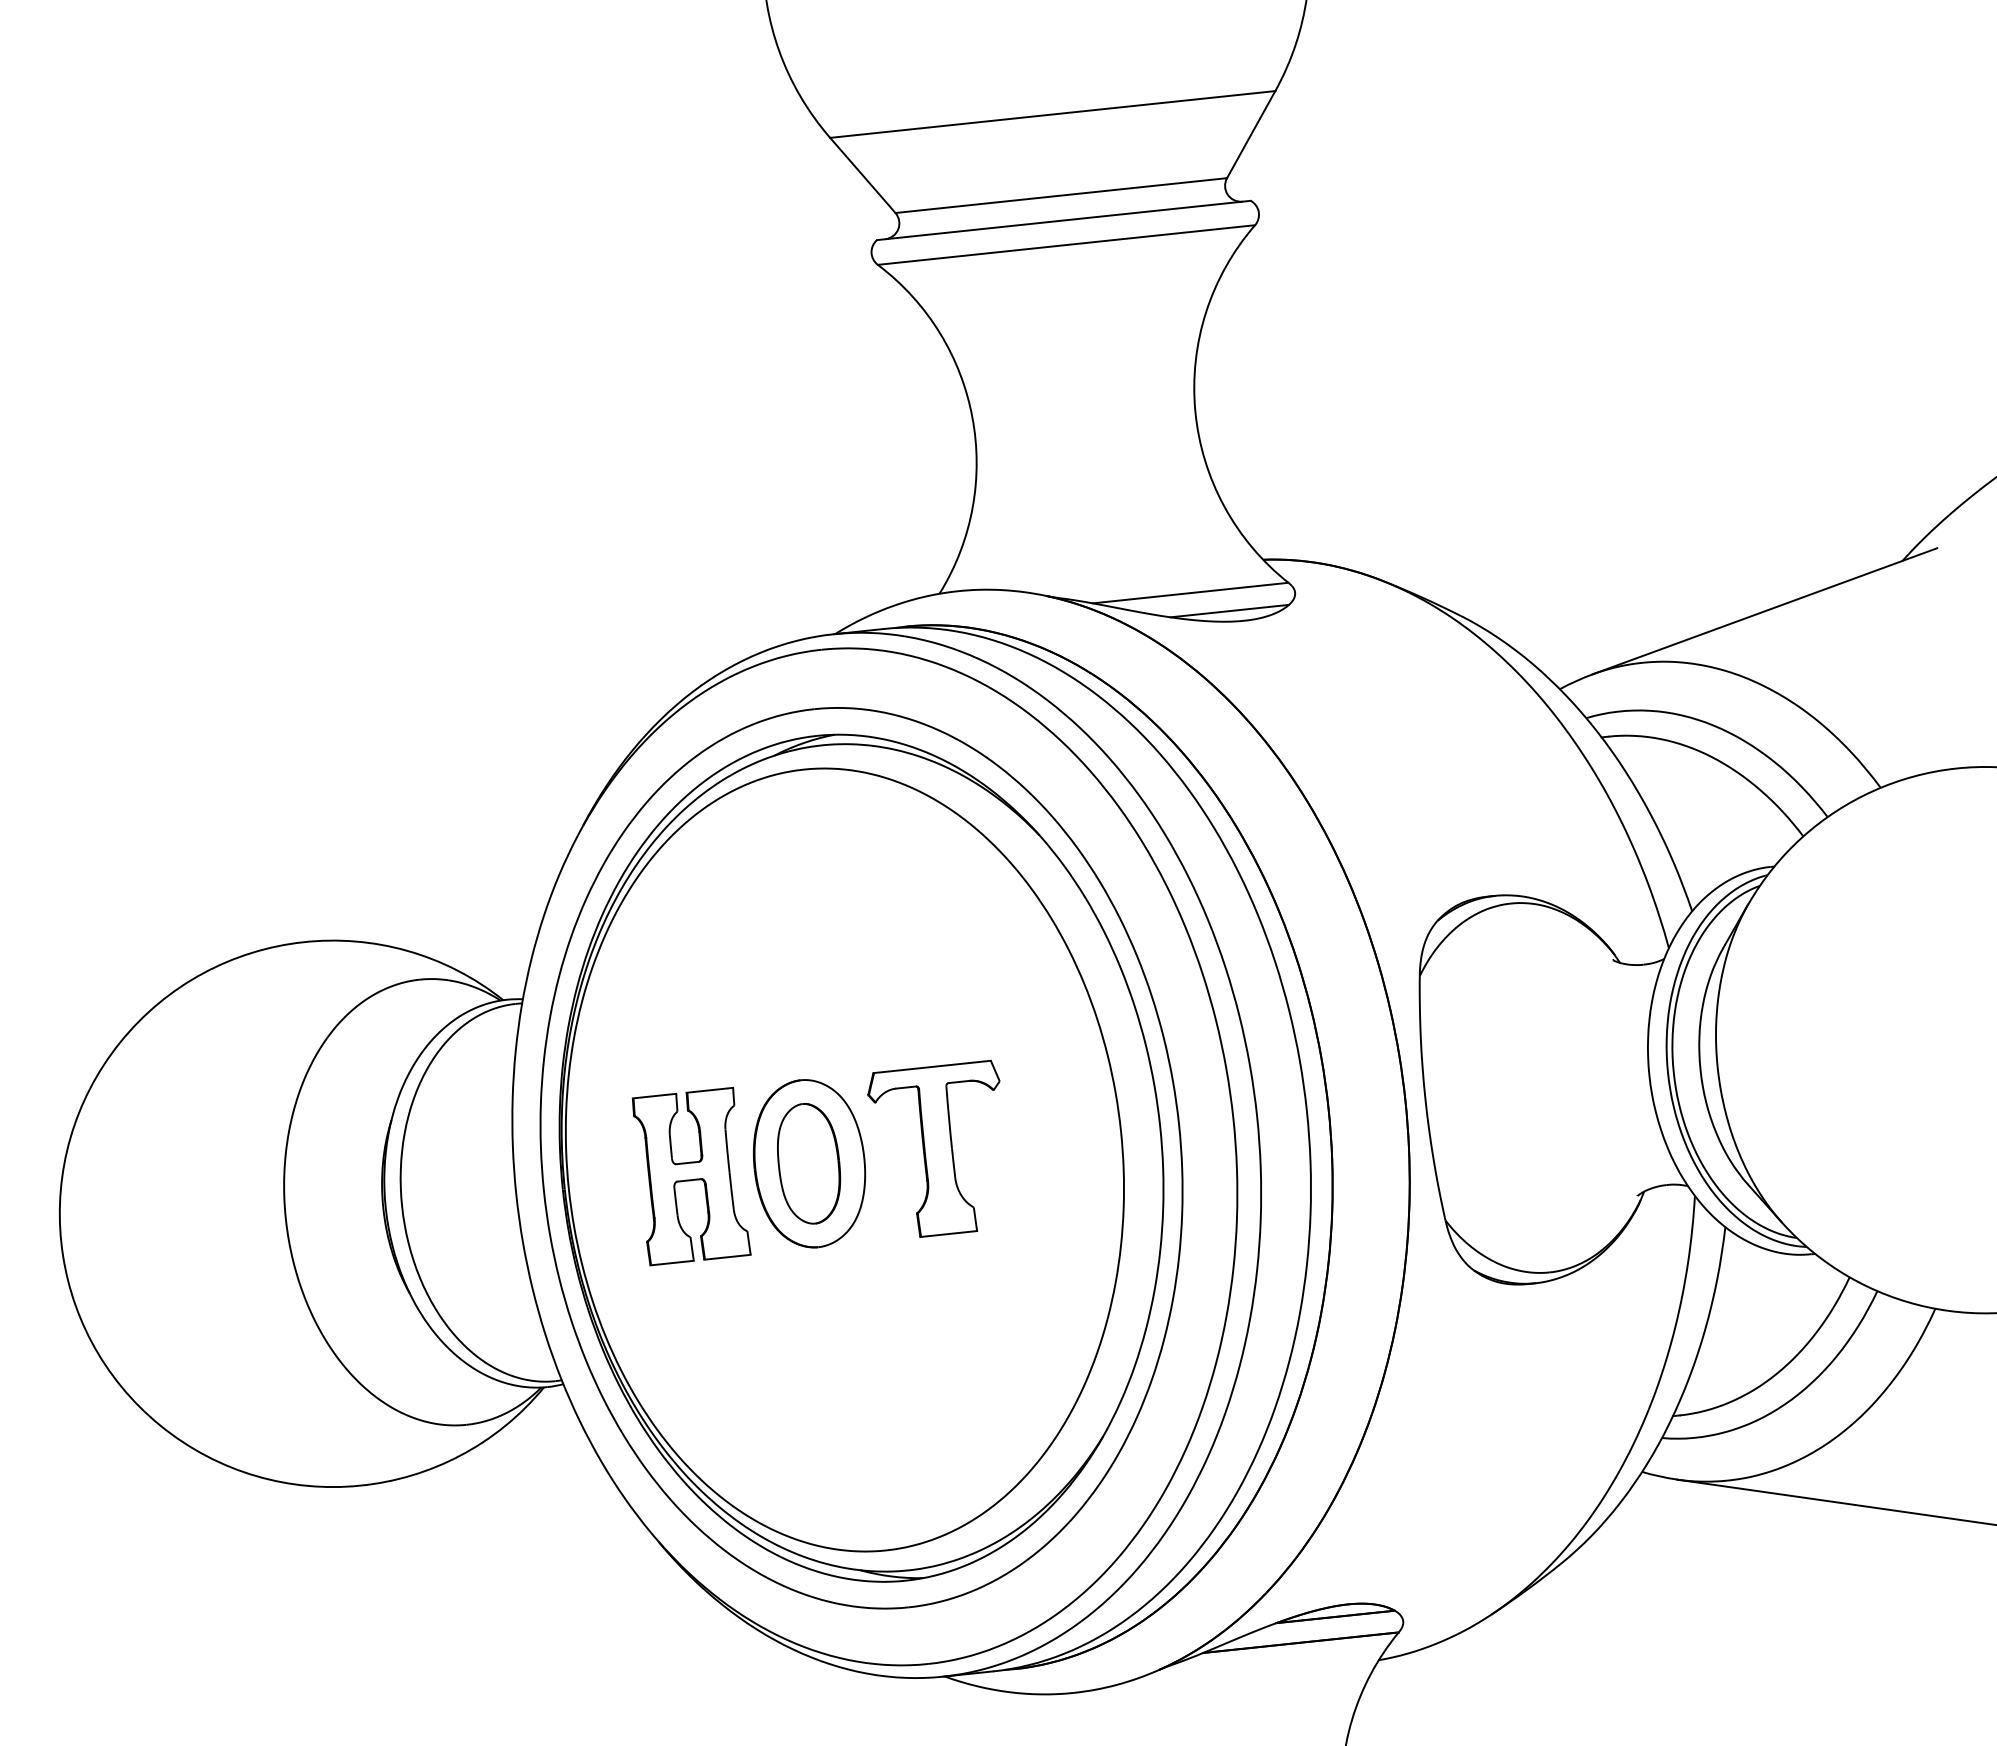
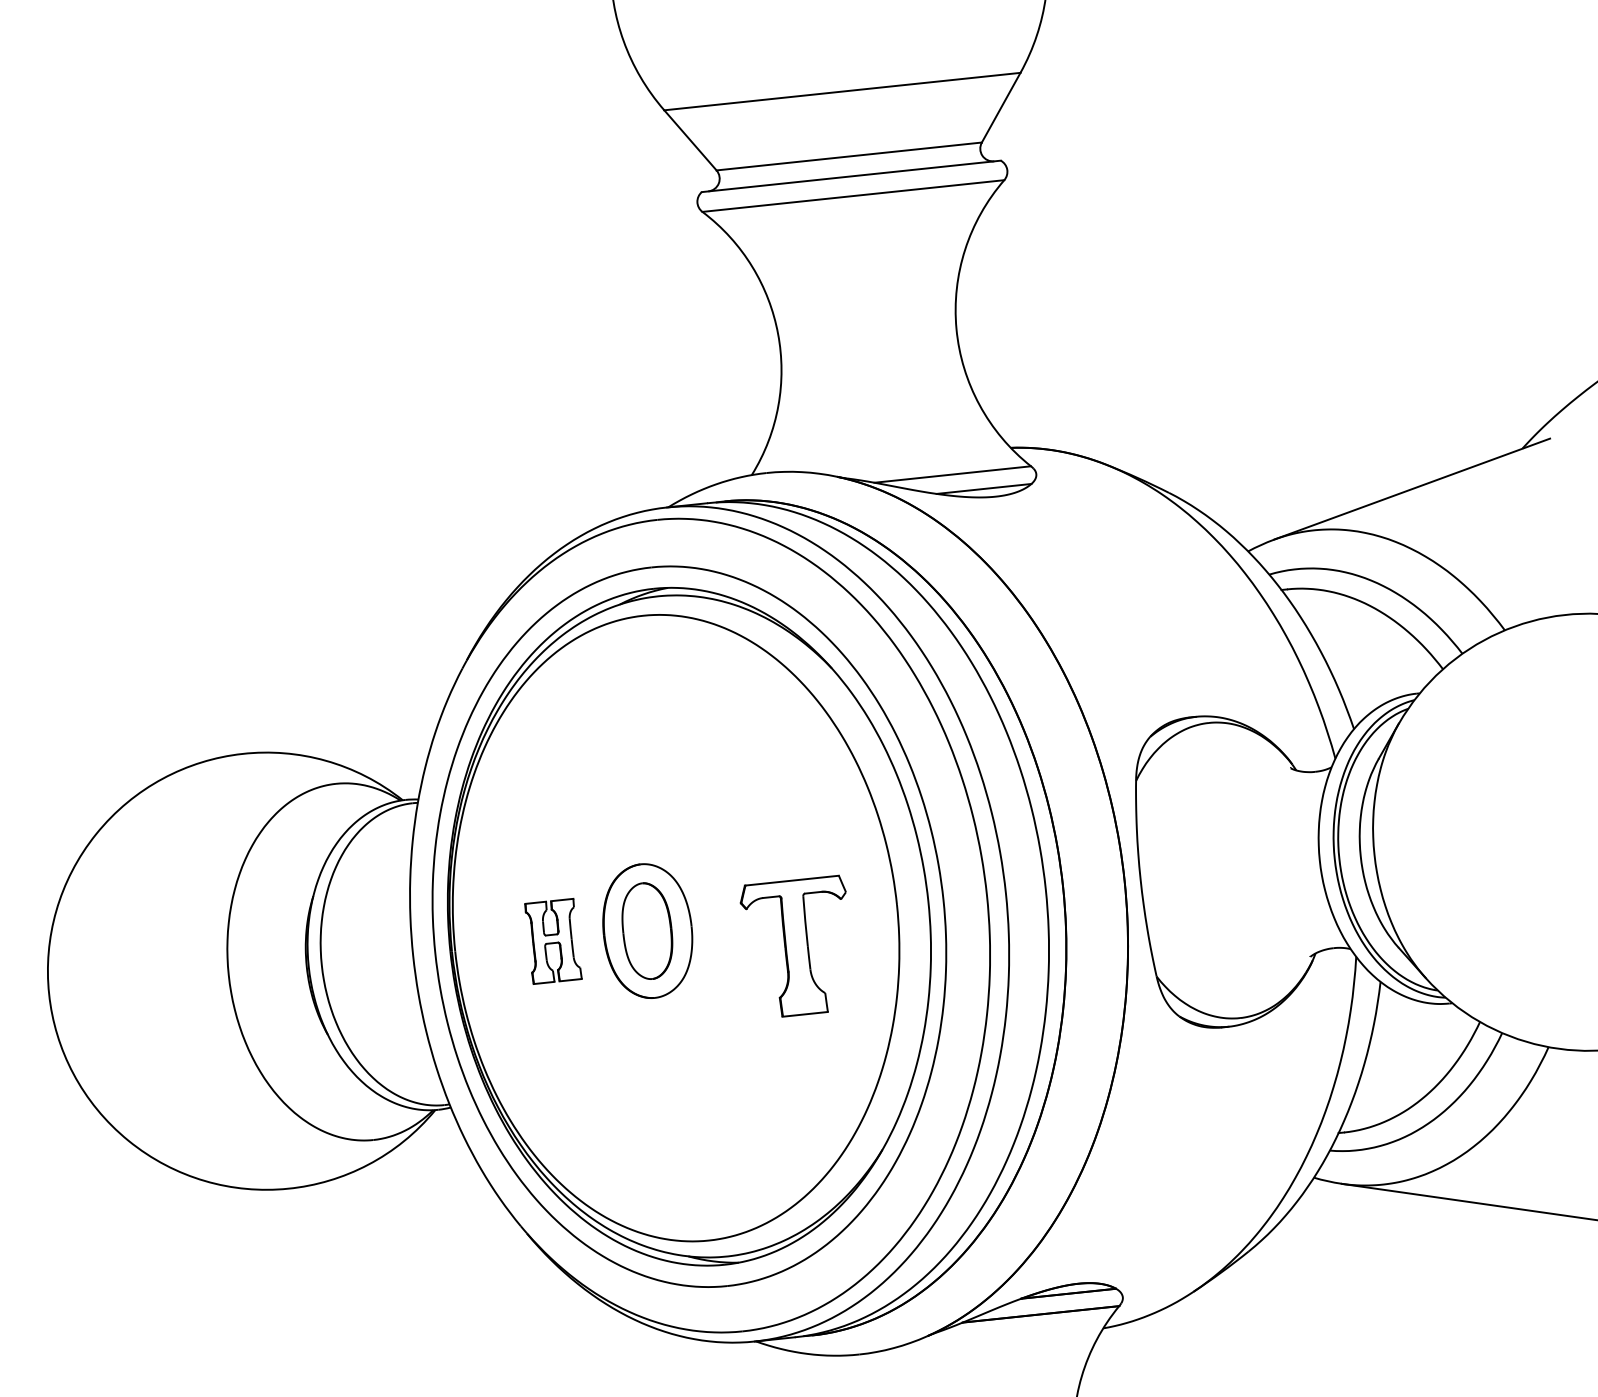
part: (932, 1147) -> (792, 945), moved
part: (691, 1176) -> (553, 941), size x0.6

